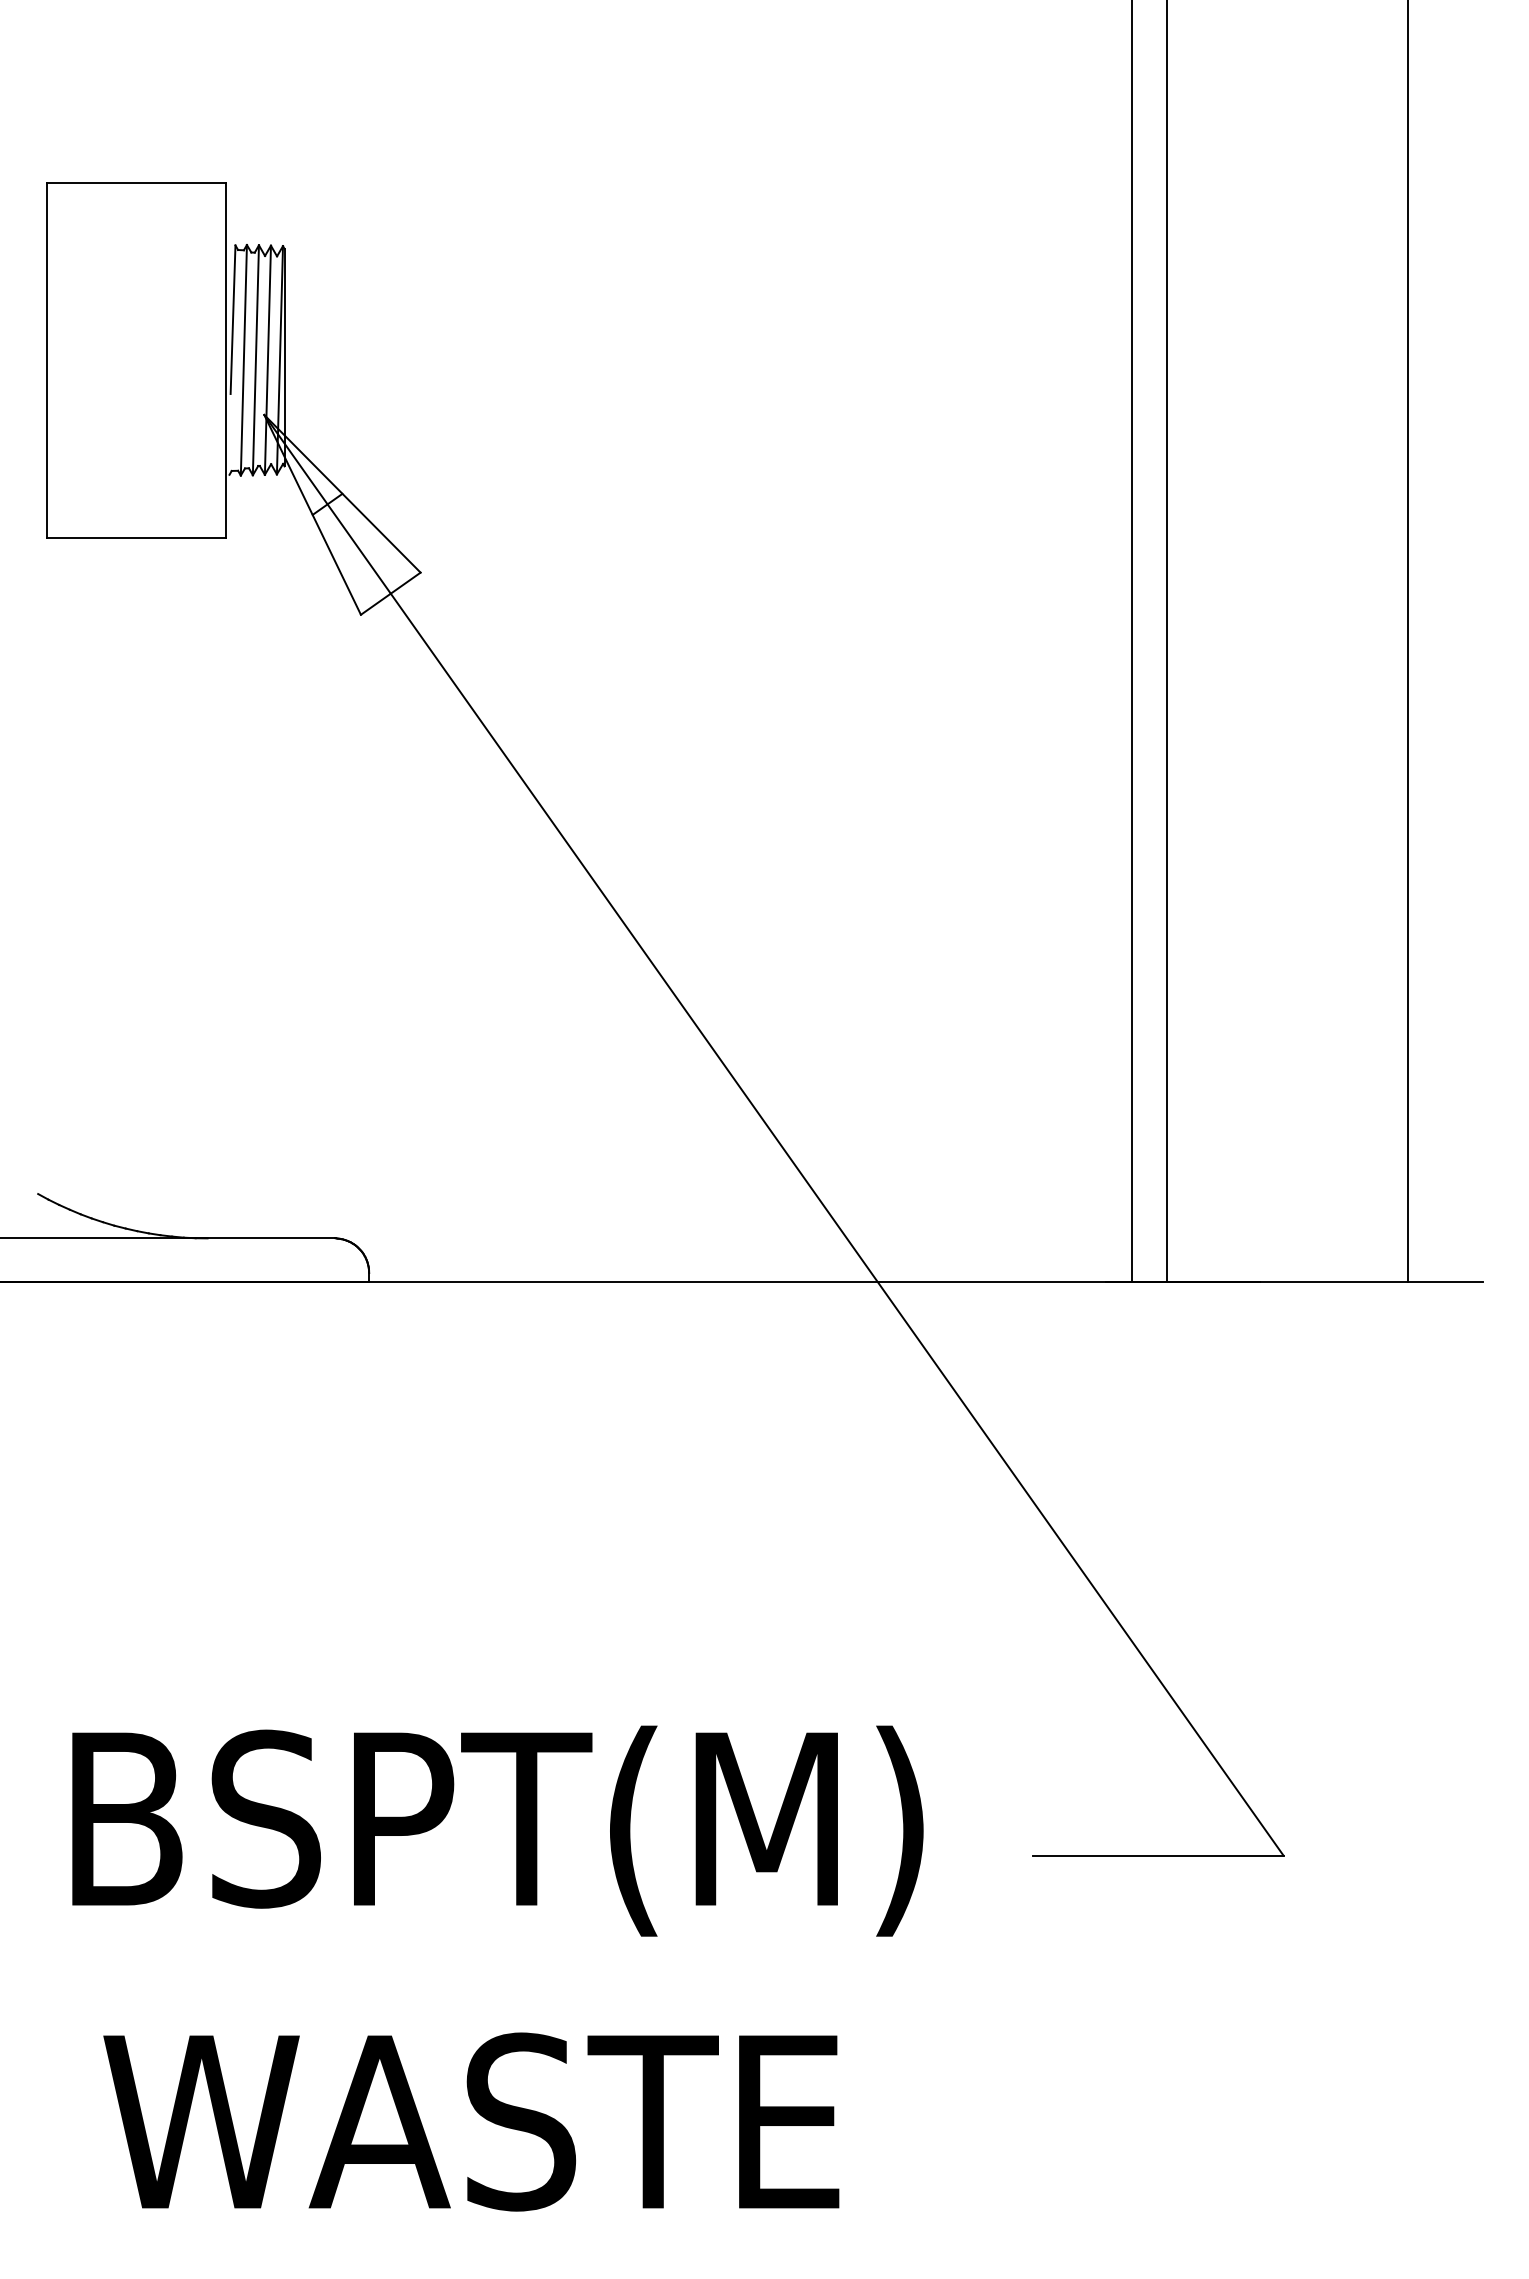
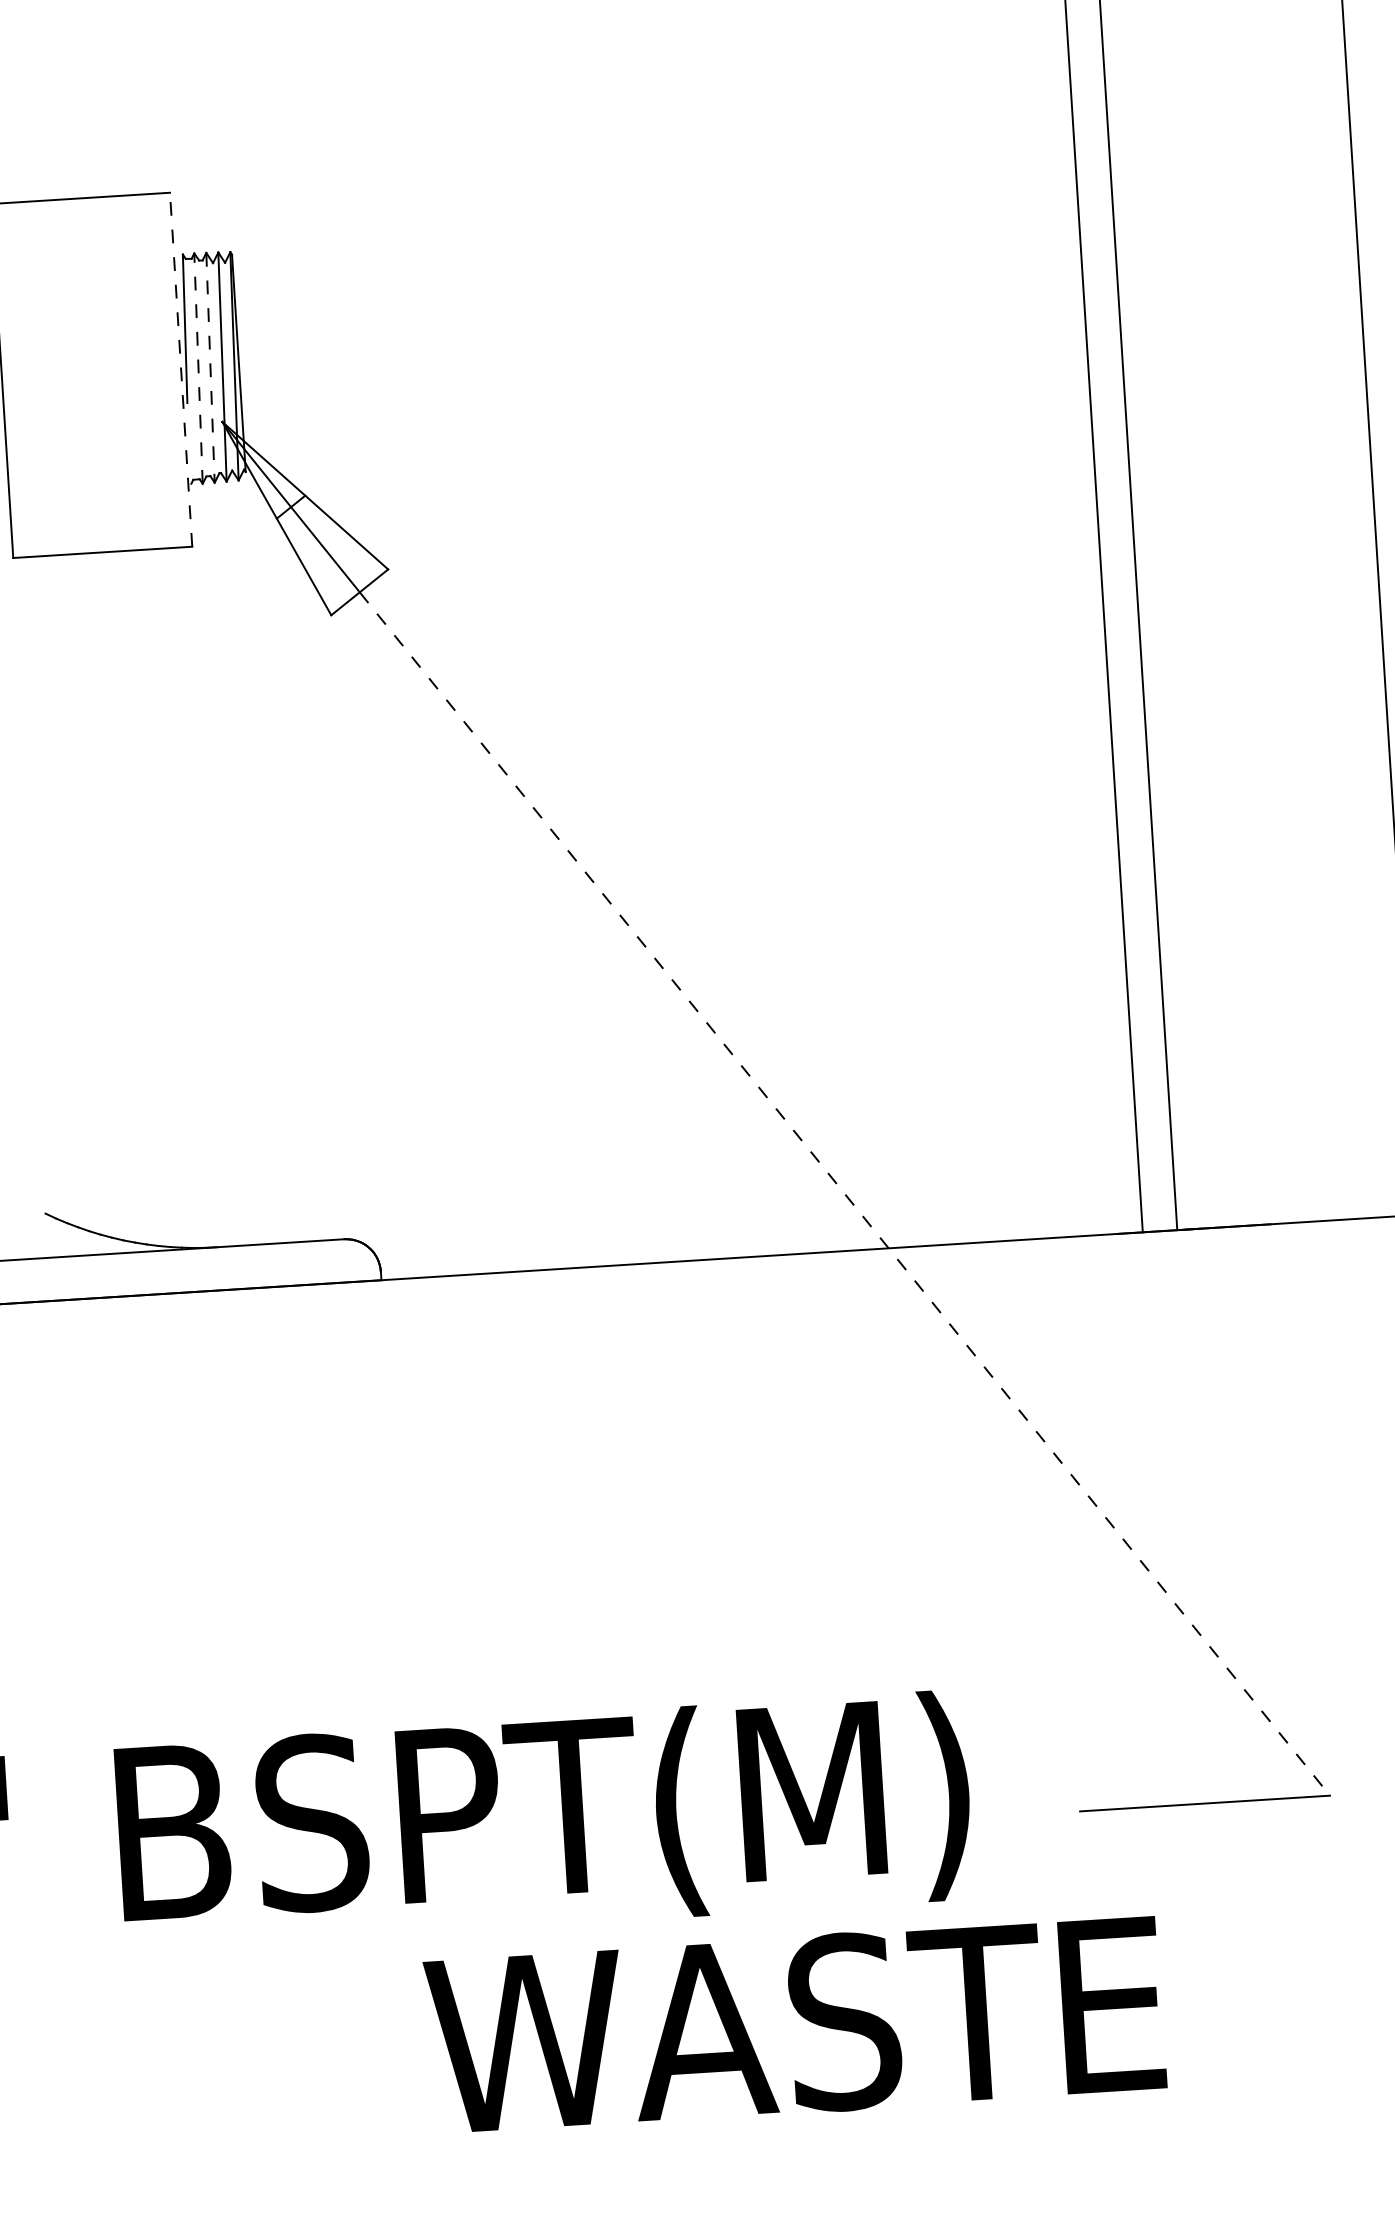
line: (226, 359) -> (181, 368), solid -> dashed
line: (243, 359) -> (198, 367), solid -> dashed
line: (255, 360) -> (210, 368), solid -> dashed
line: (837, 1224) -> (845, 1193), solid -> dashed
text: (471, 2121) -> (795, 2024), moved

